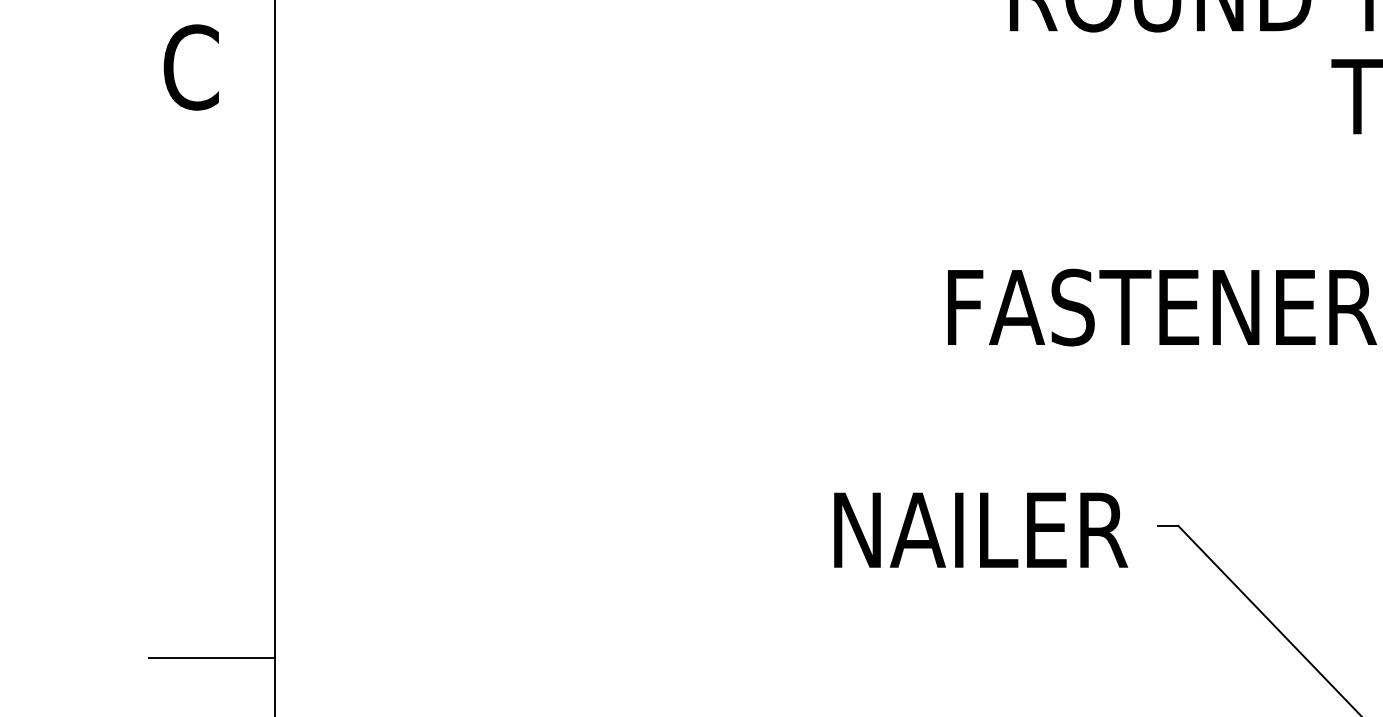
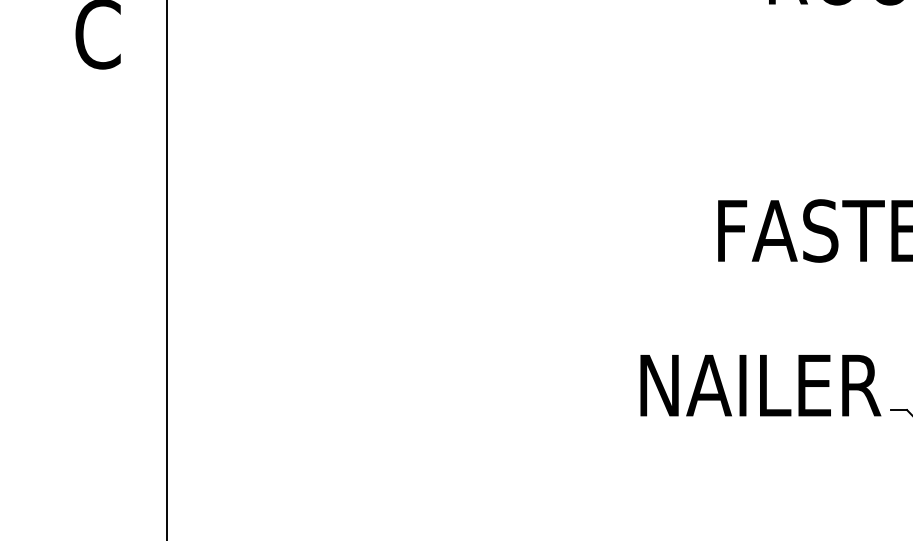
text: (981, 529) -> (761, 385), moved
line: (212, 657) -> (115, 517), removed

